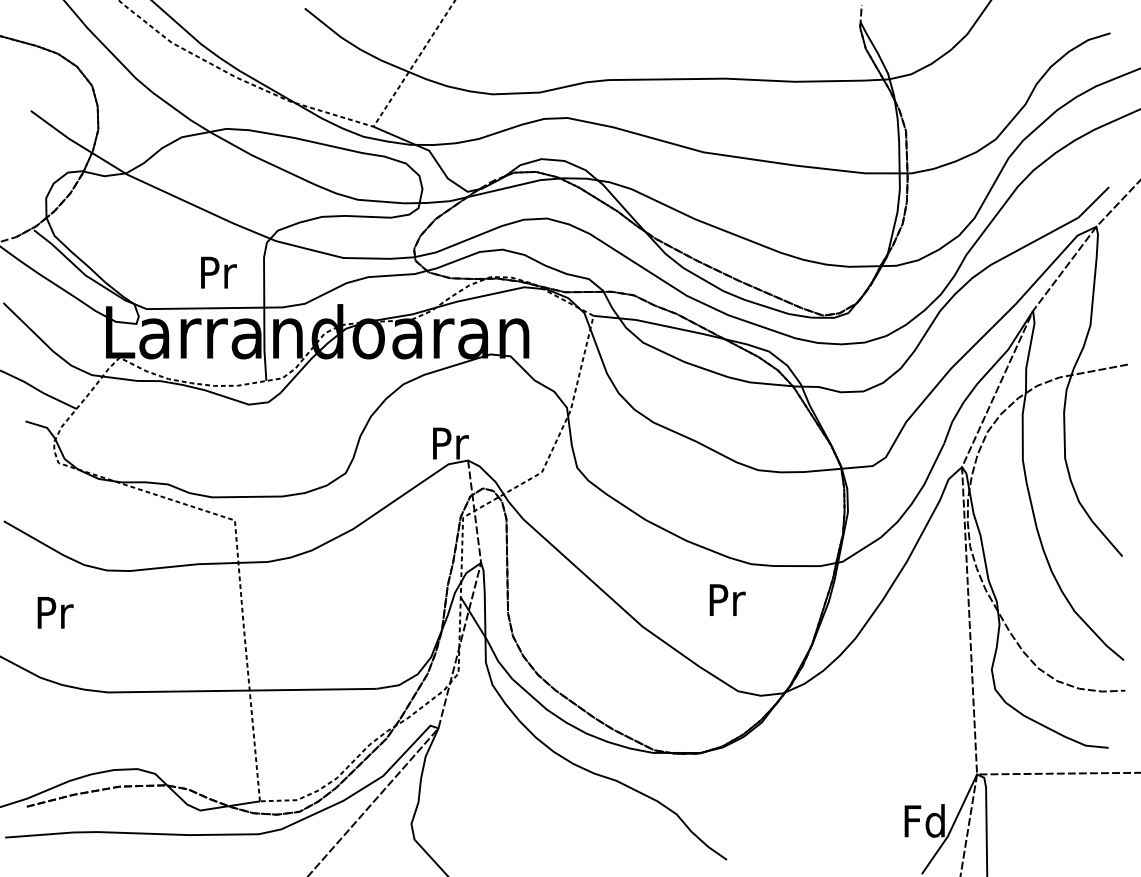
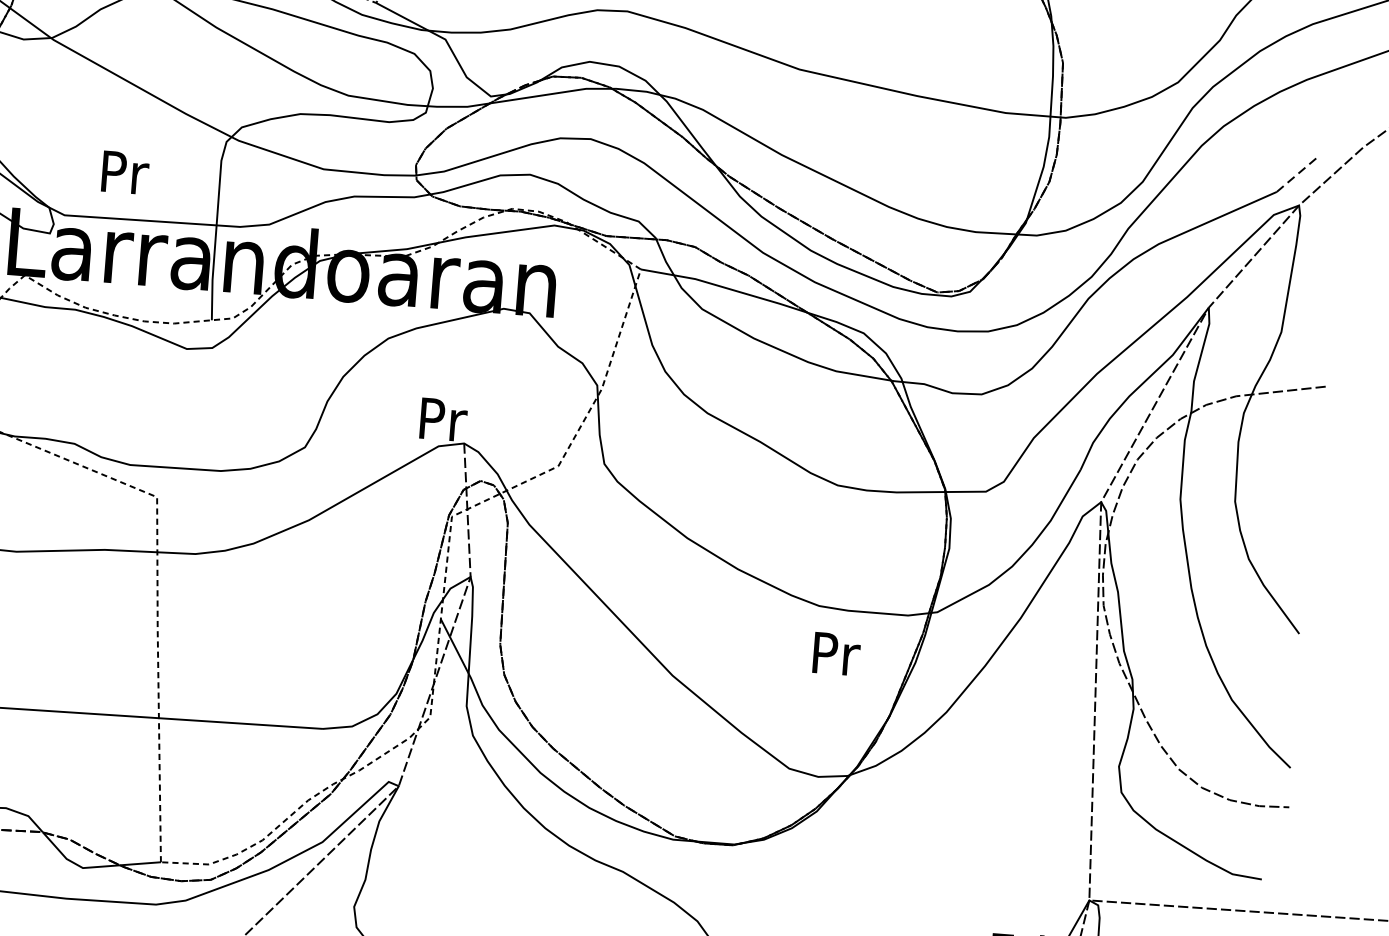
line: (1093, 202) -> (1297, 173), solid -> dashed
text: (218, 272) -> (124, 172), moved
text: (727, 599) -> (836, 653), moved

